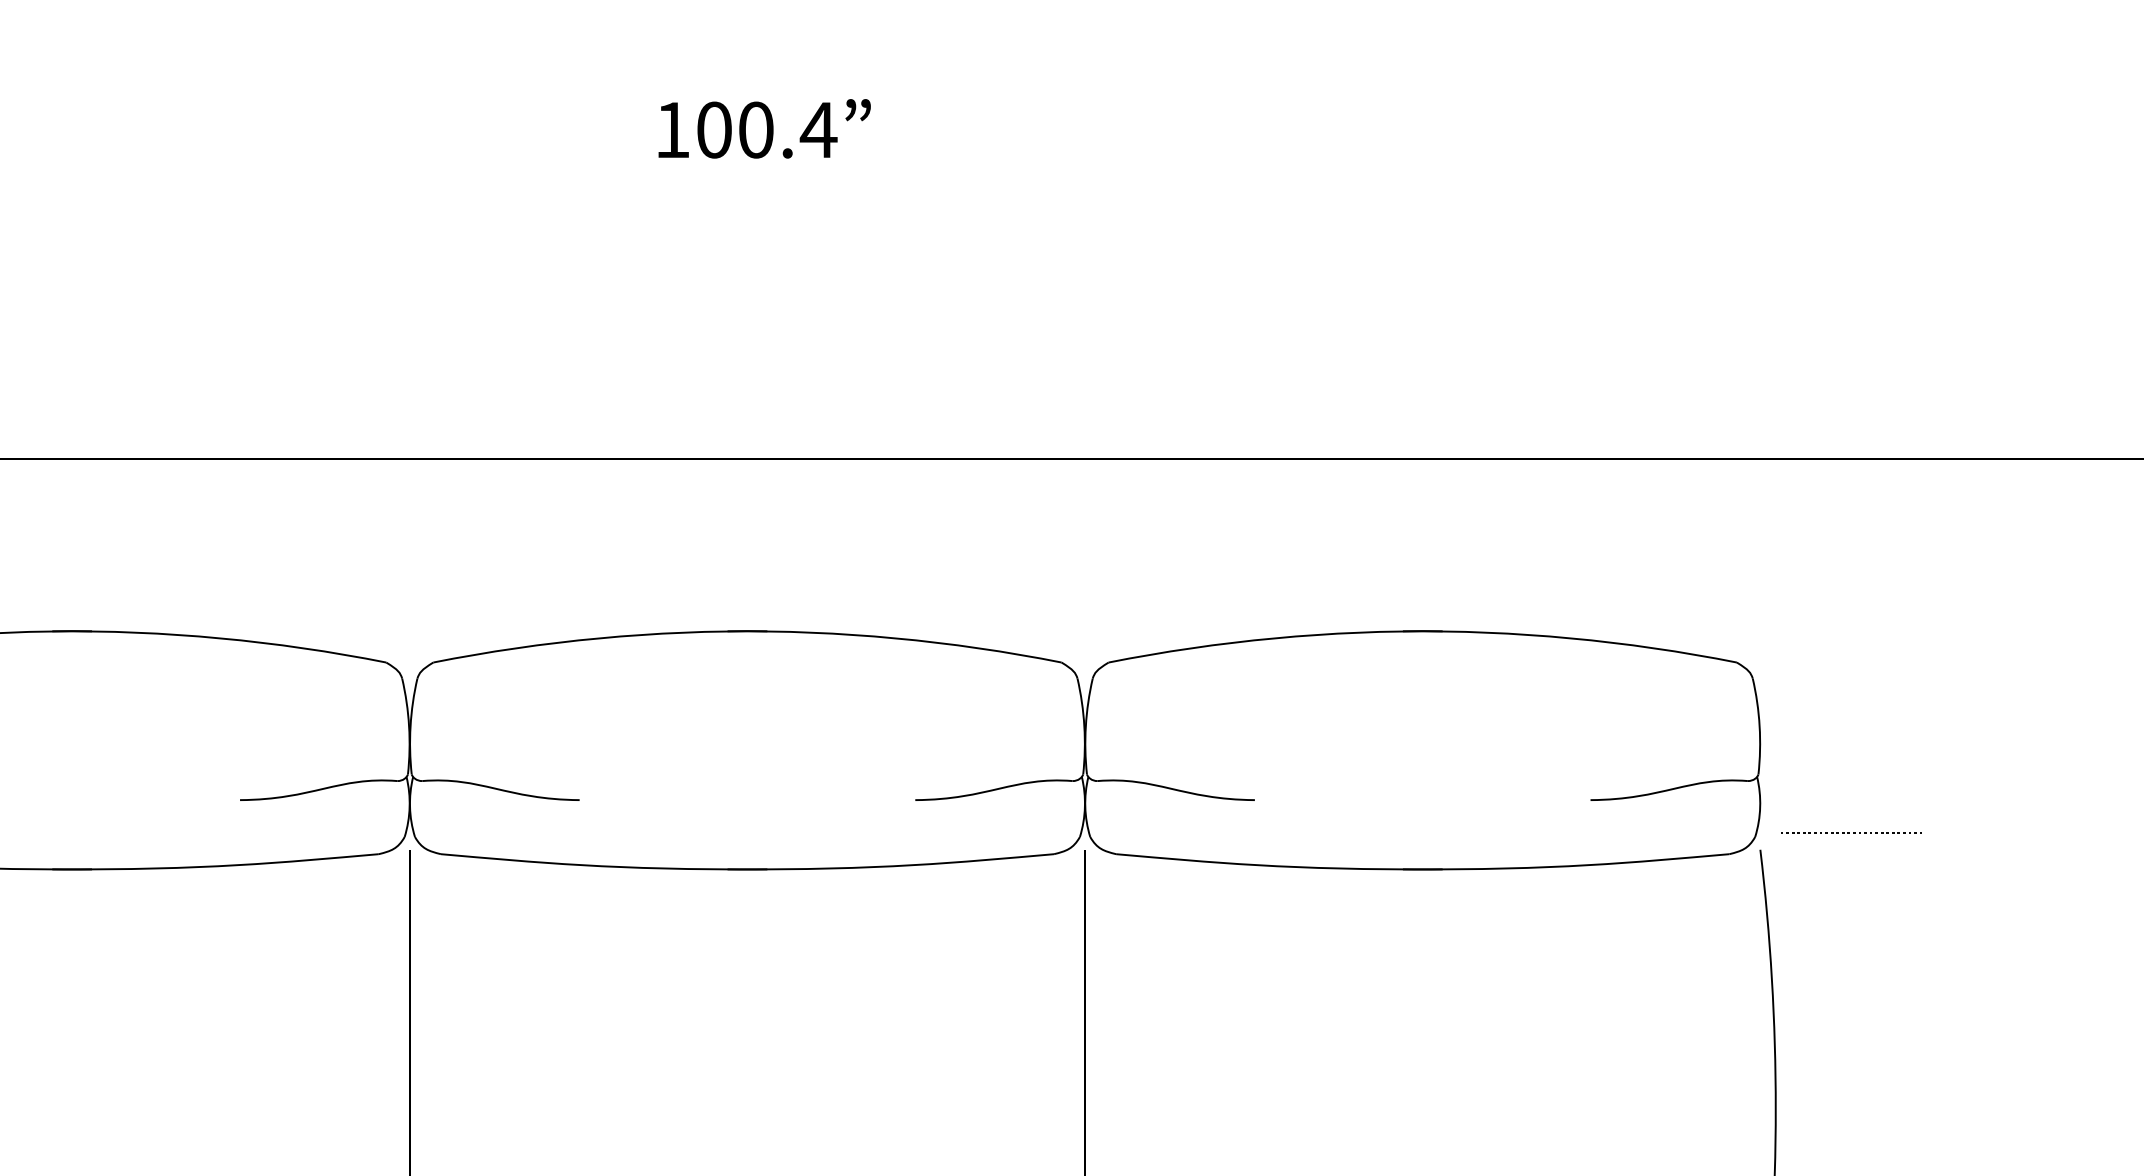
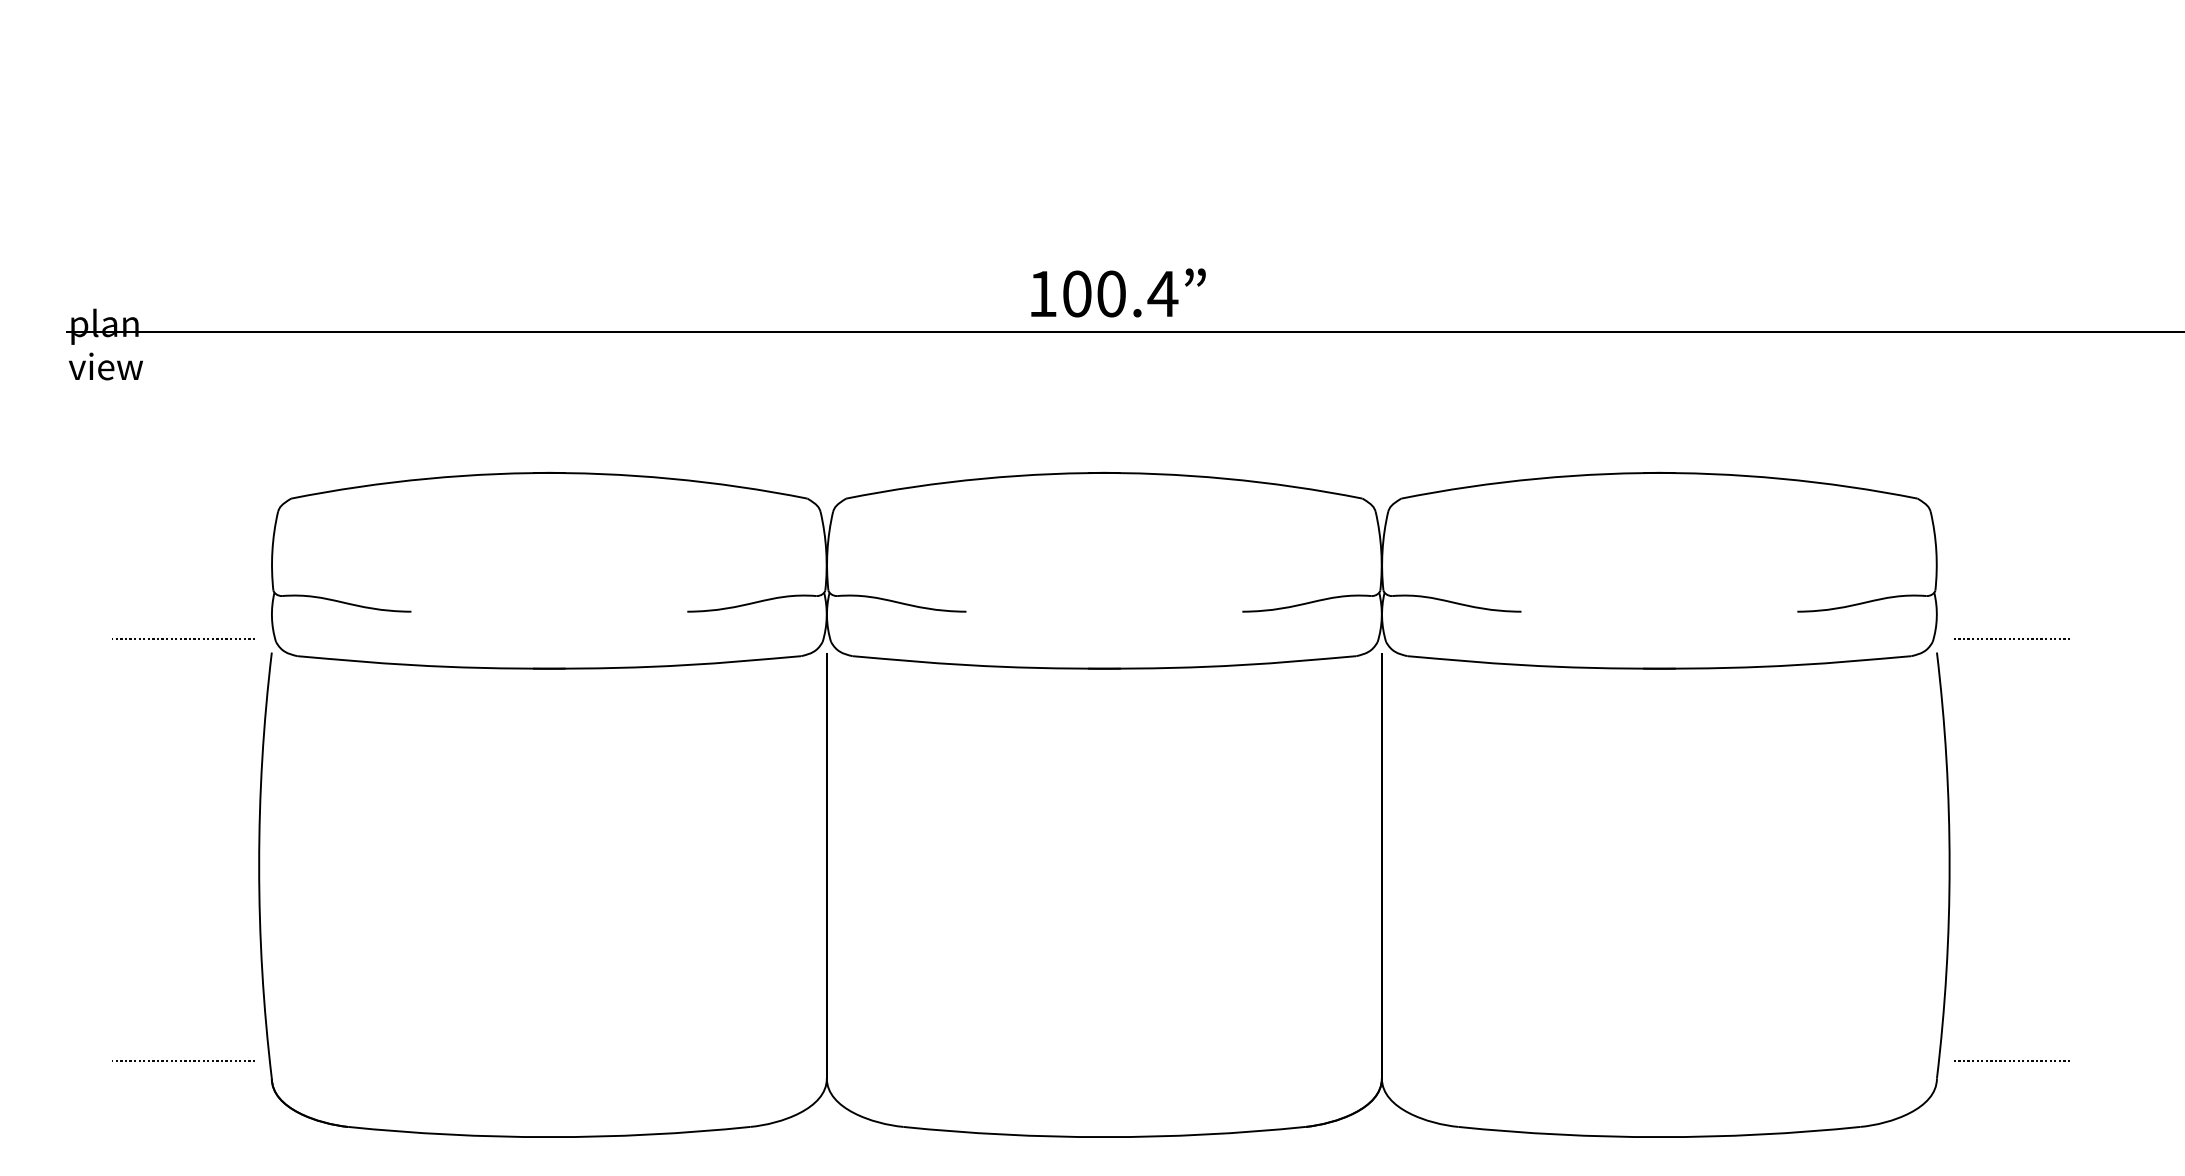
text: (764, 128) -> (1118, 292), moved

